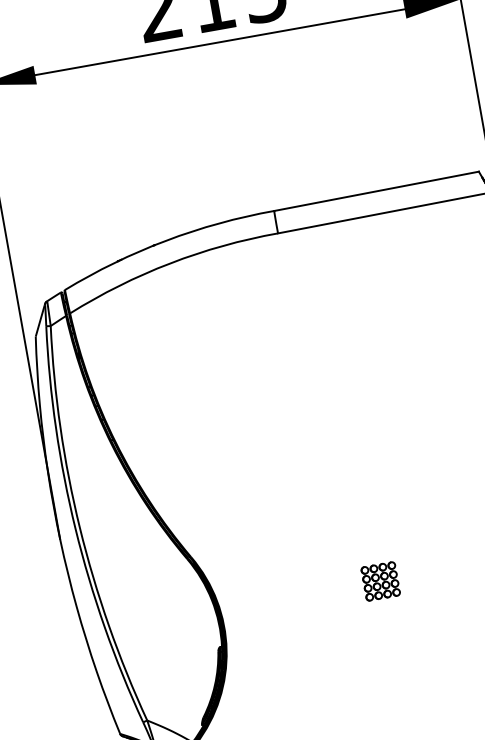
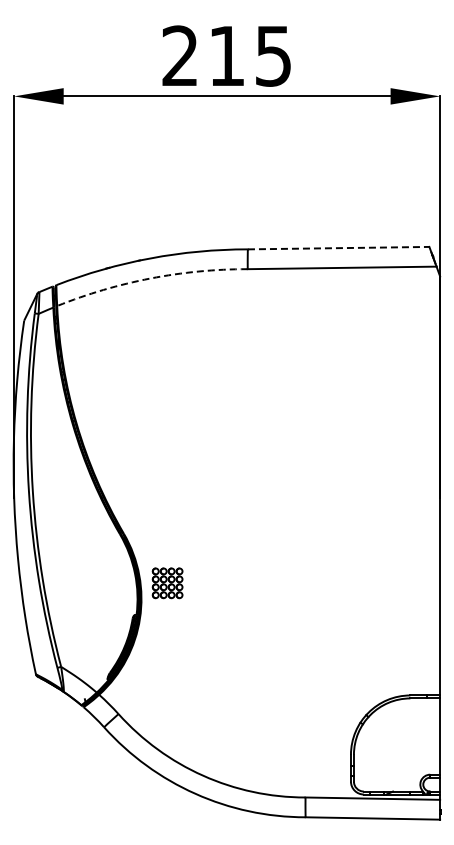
line: (376, 191) -> (338, 248), solid -> dashed
arc: (170, 263) -> (150, 278), solid -> dashed
part: (380, 581) -> (167, 583), moved

